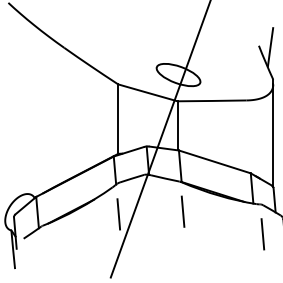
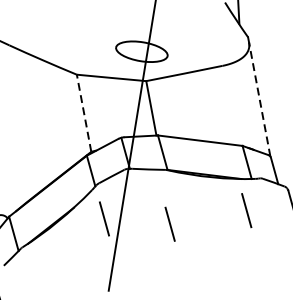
line: (118, 119) -> (84, 113), solid -> dashed
line: (273, 135) -> (259, 99), solid -> dashed
line: (182, 211) -> (169, 224), moved
line: (262, 234) -> (246, 210), moved

